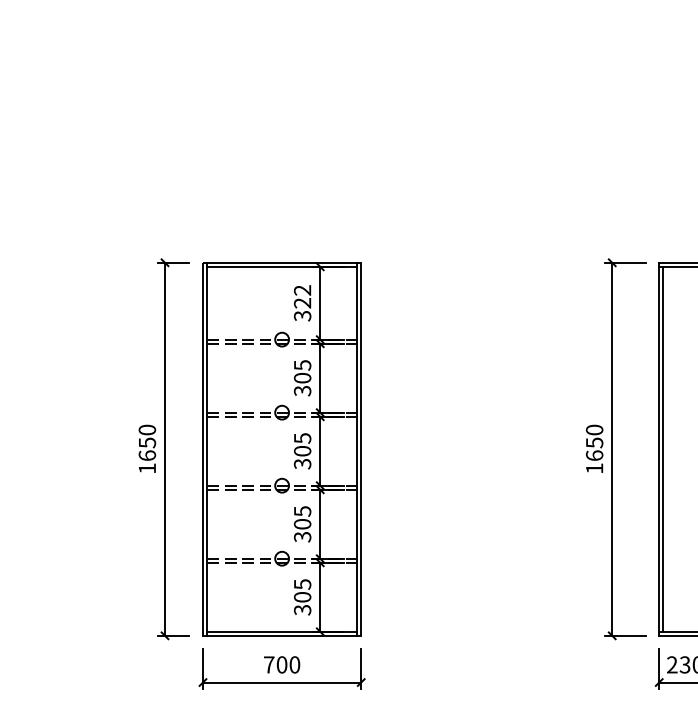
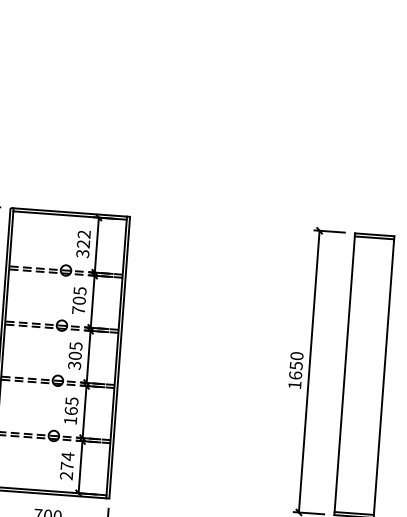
text: (302, 390) -> (78, 310), 305 -> 705
line: (663, 448) -> (348, 373), removed
text: (302, 530) -> (70, 415), 305 -> 165
text: (302, 596) -> (67, 465), 305 -> 274

